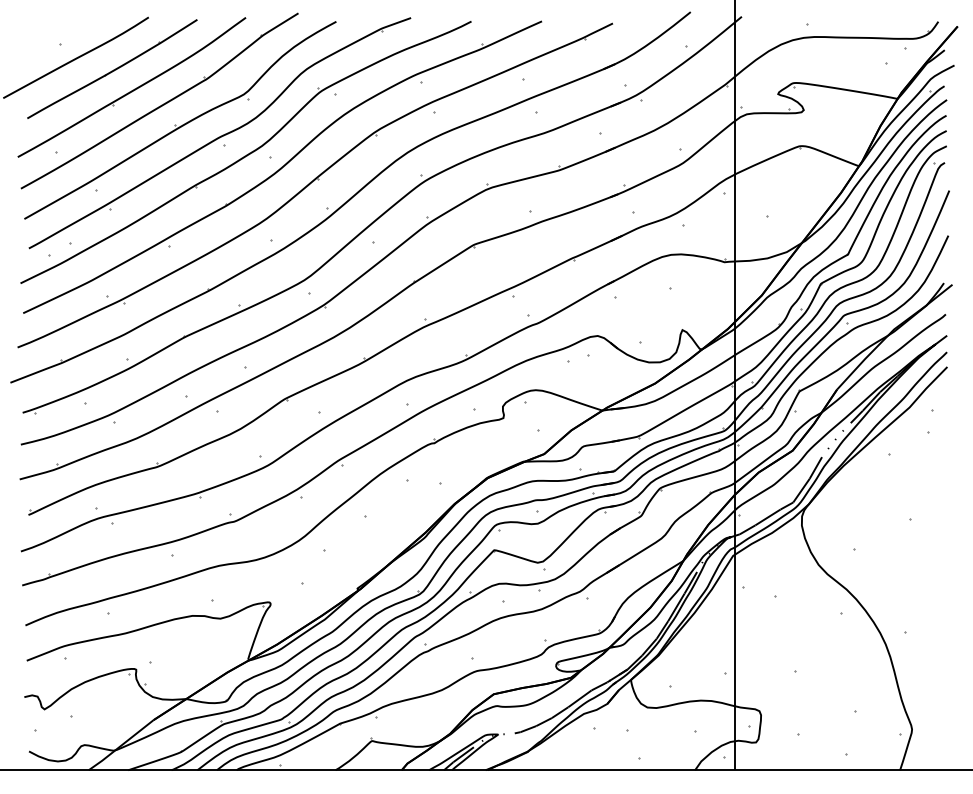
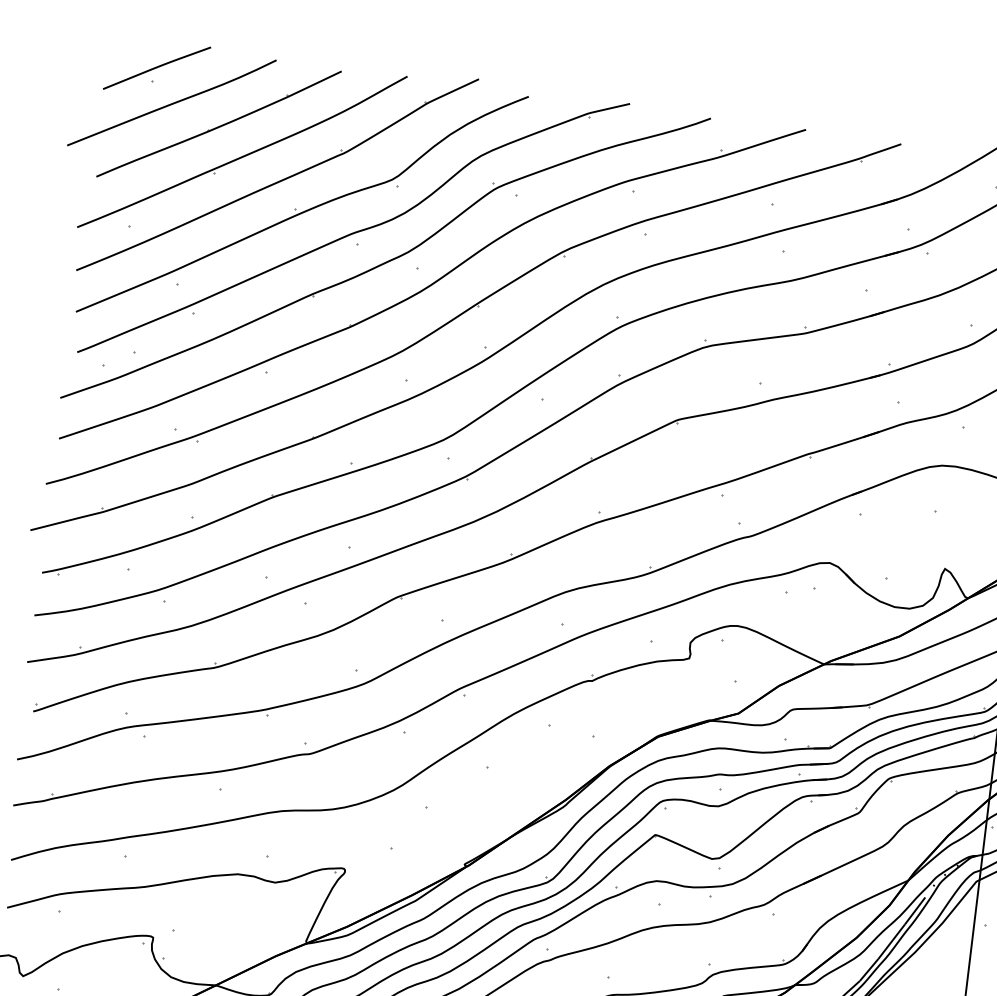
line: (61, 33) -> (156, 67), added

